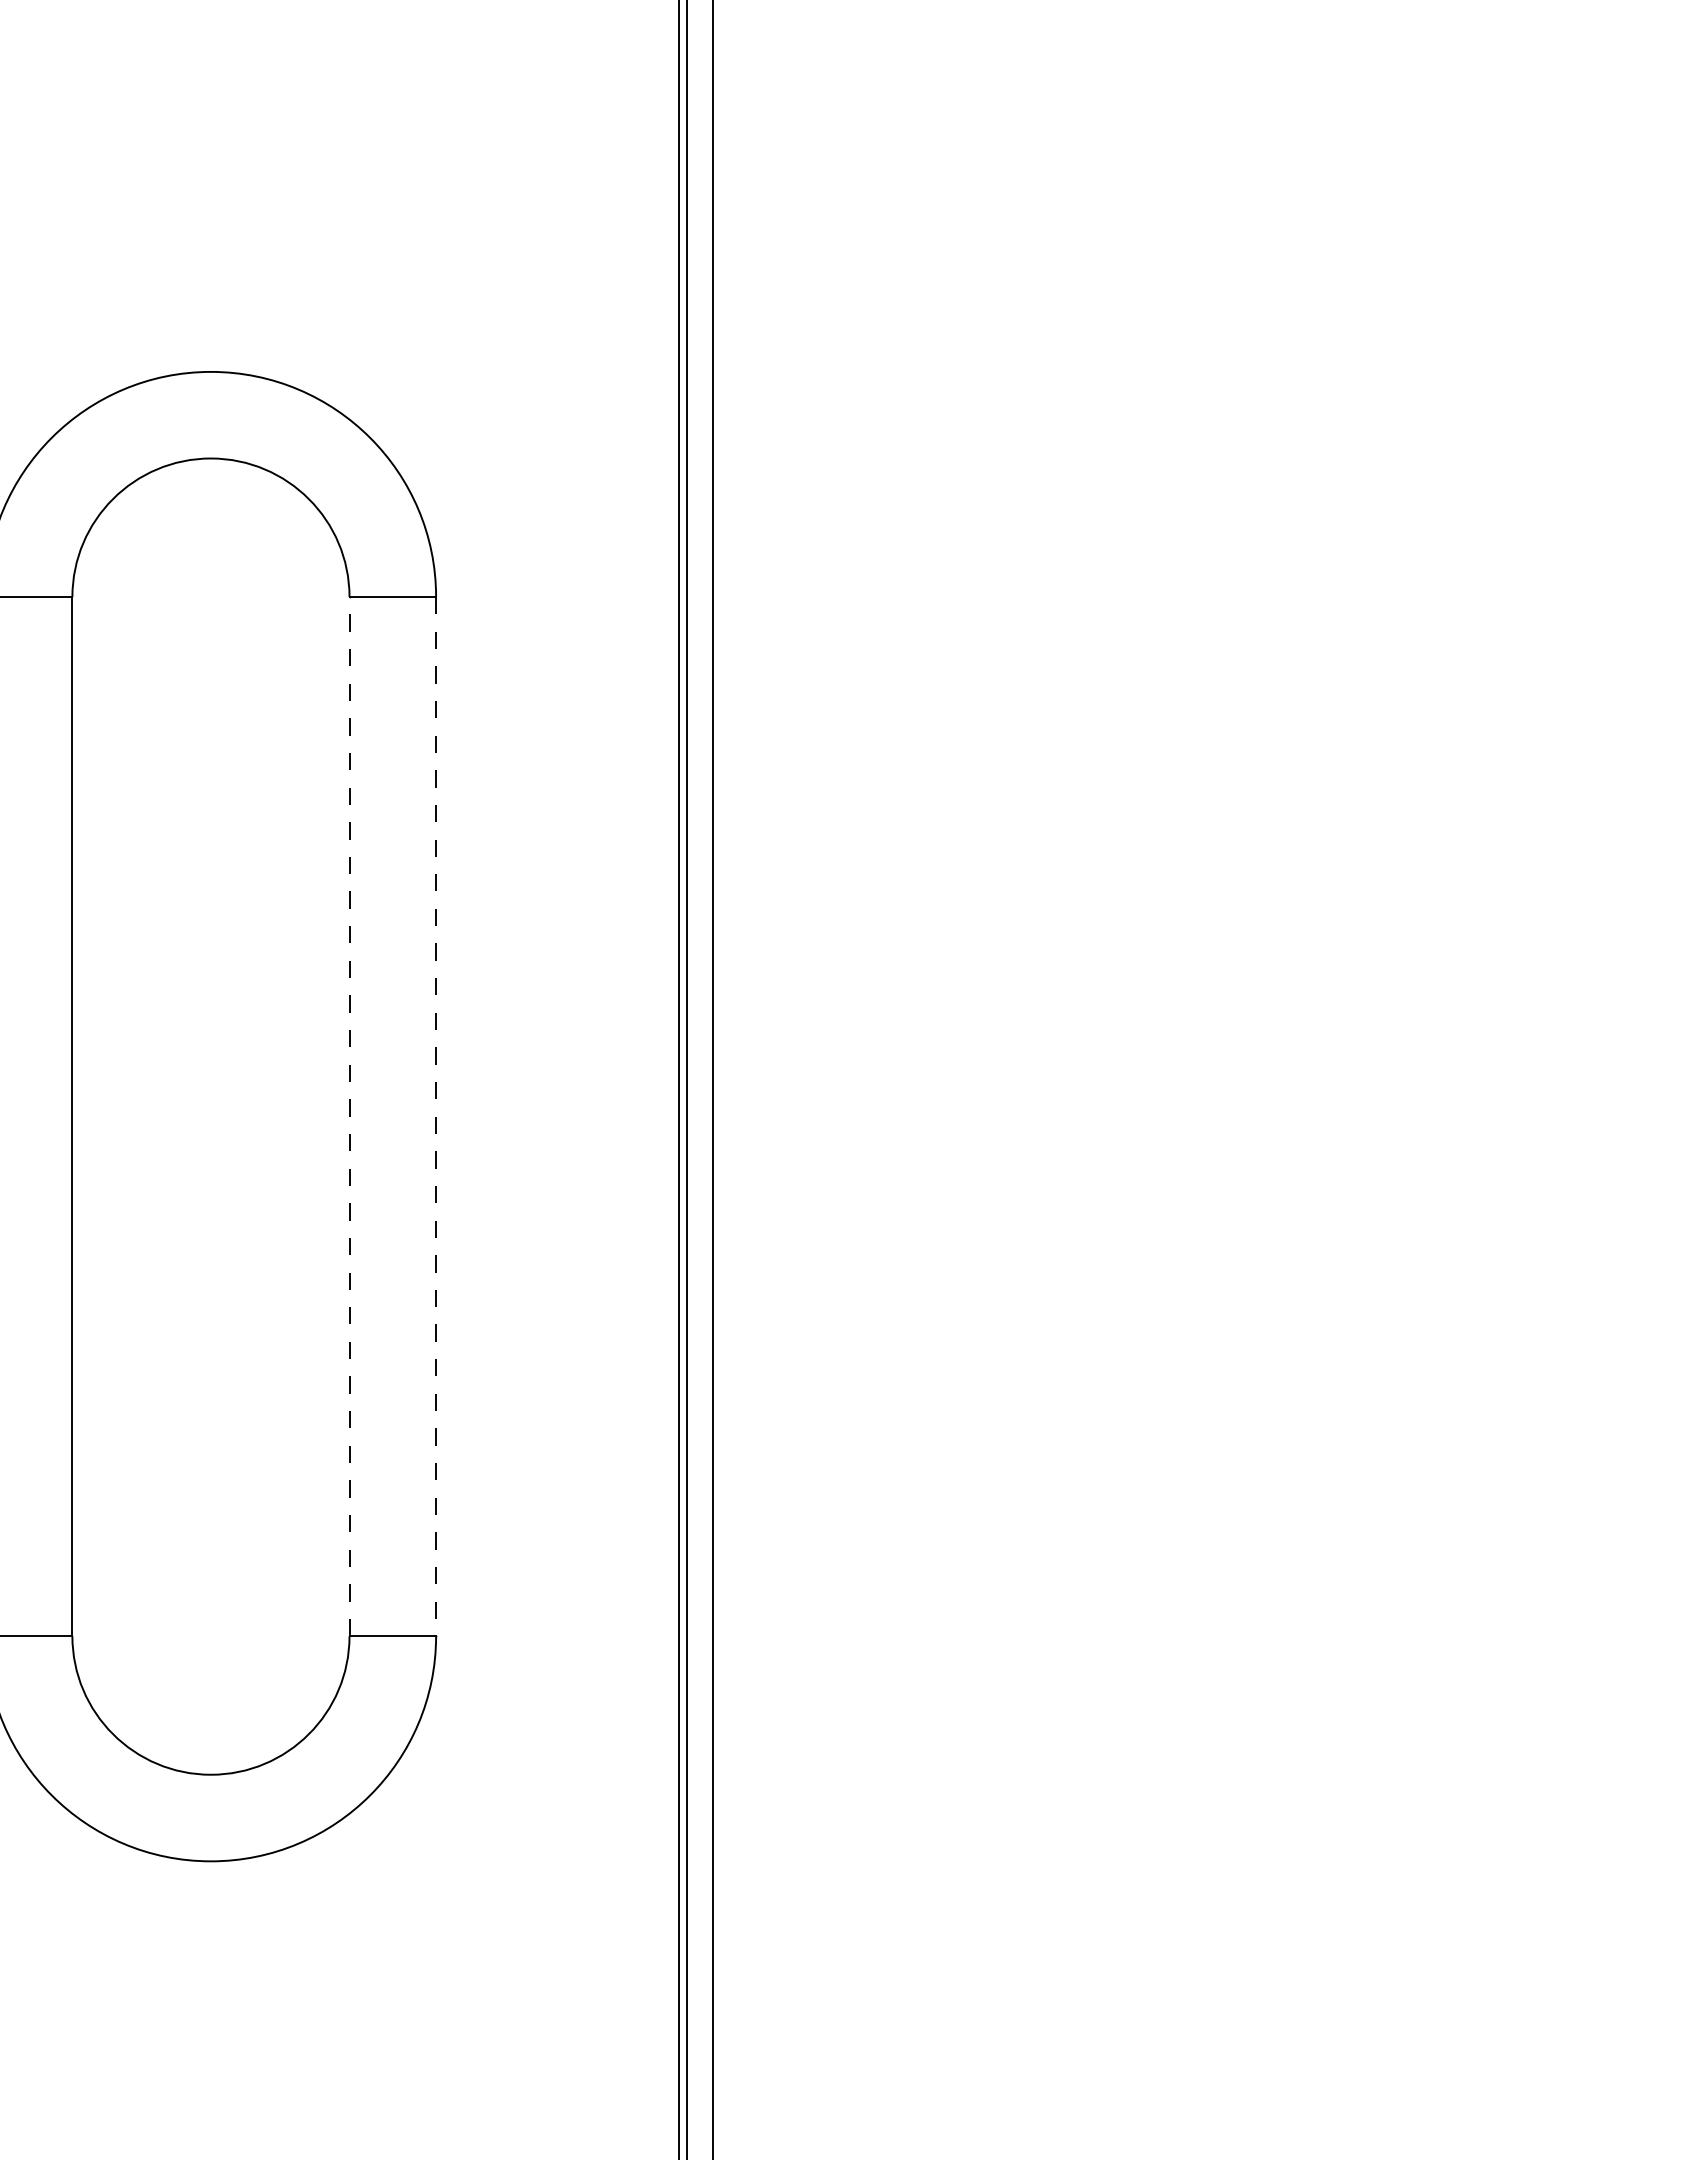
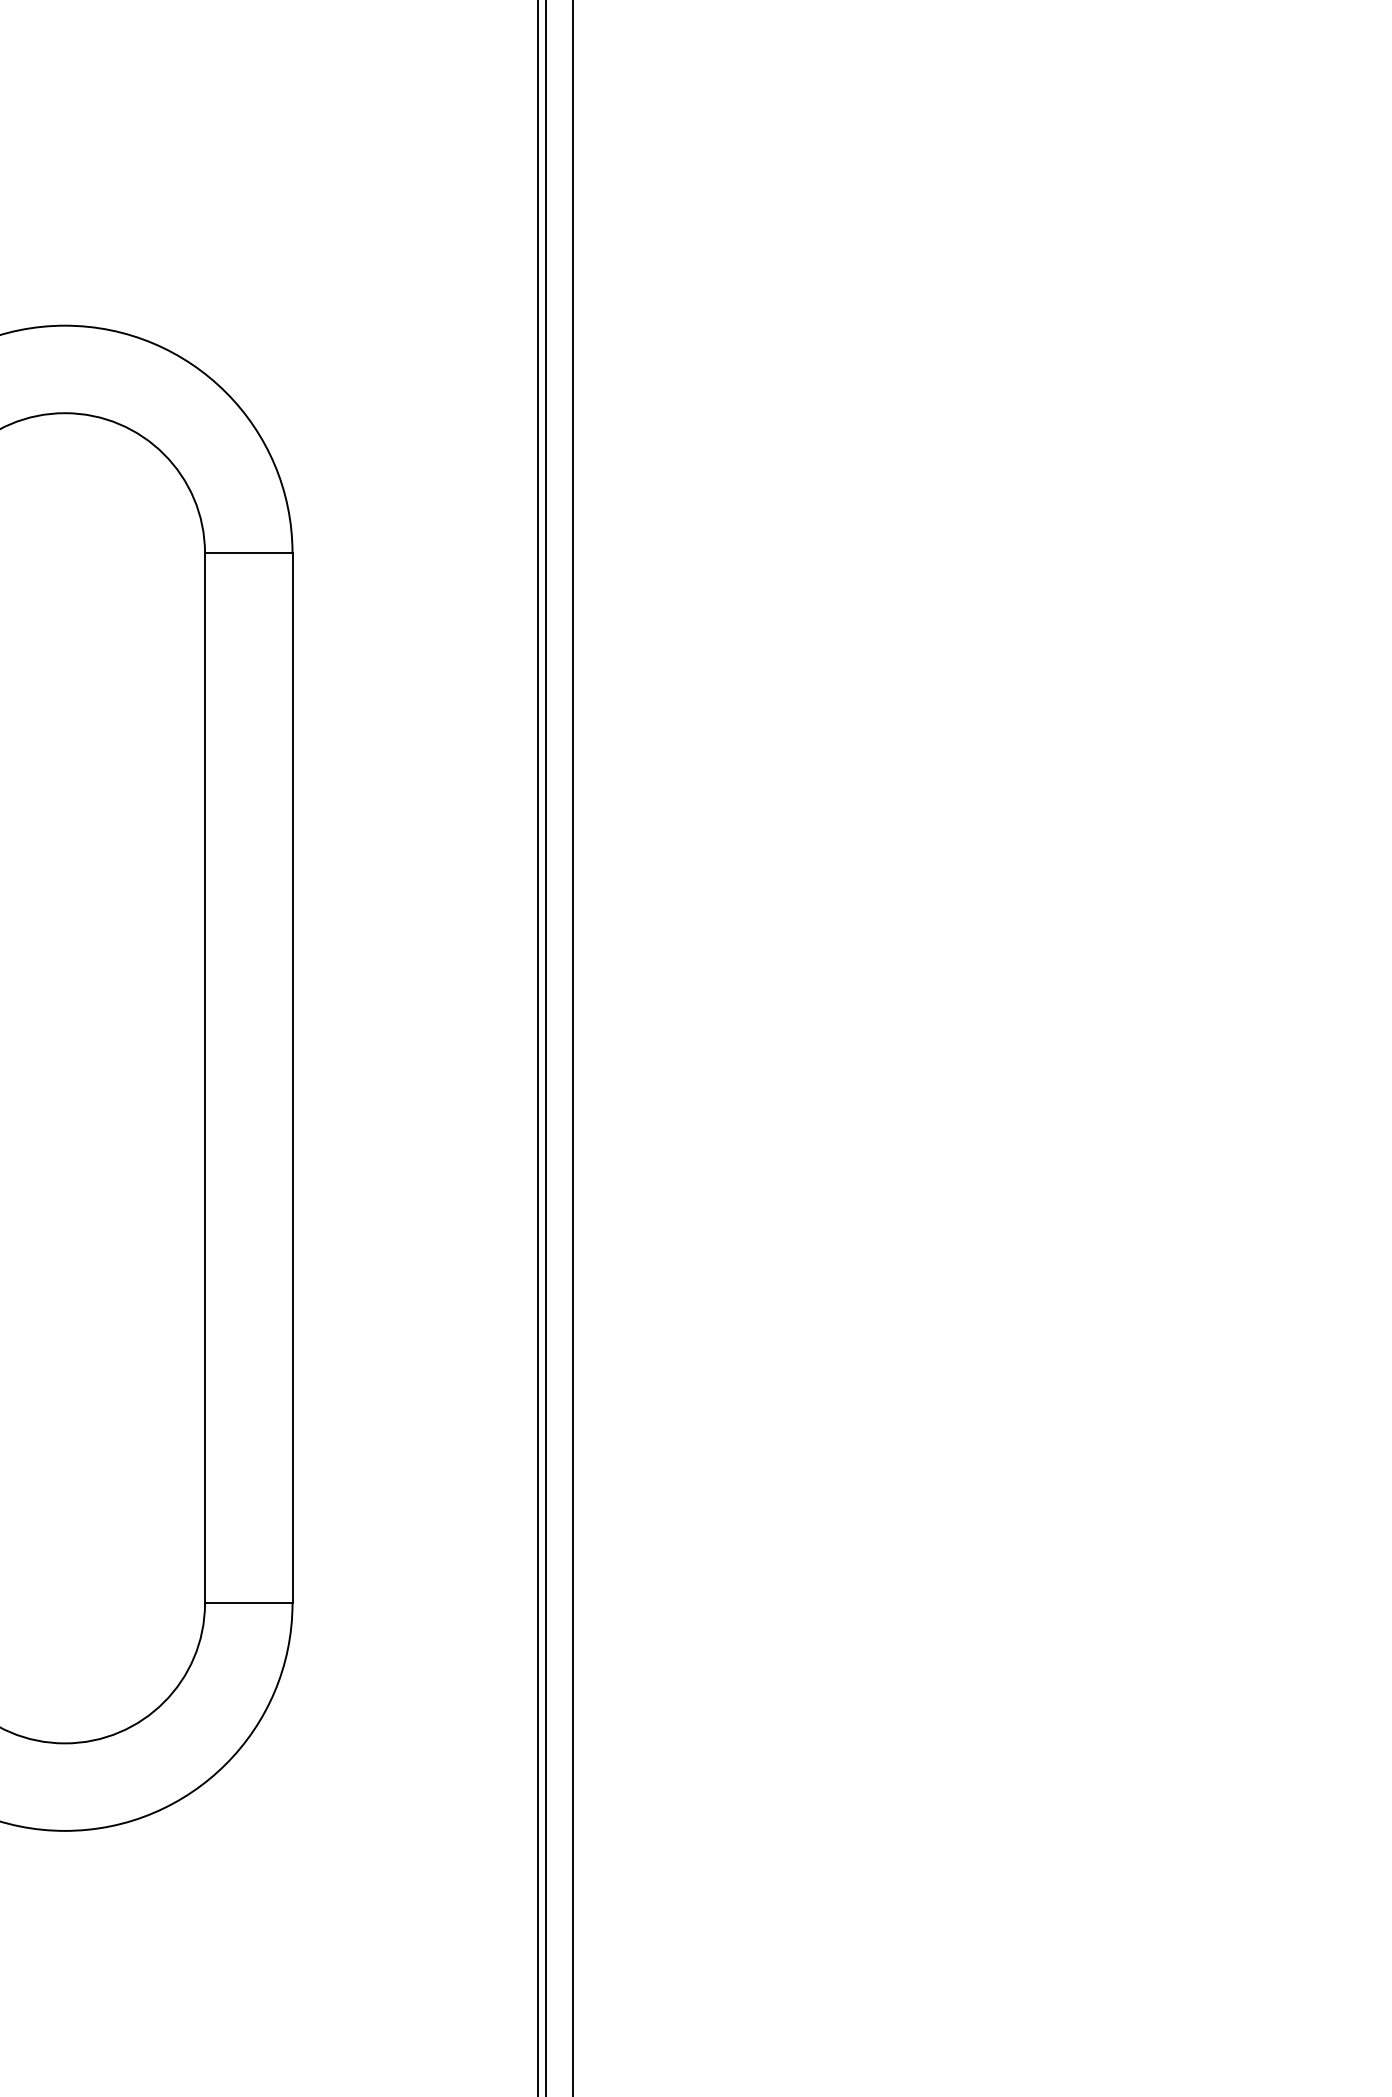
line: (349, 1116) -> (204, 1078), dashed -> solid
line: (436, 1116) -> (292, 1078), dashed -> solid

